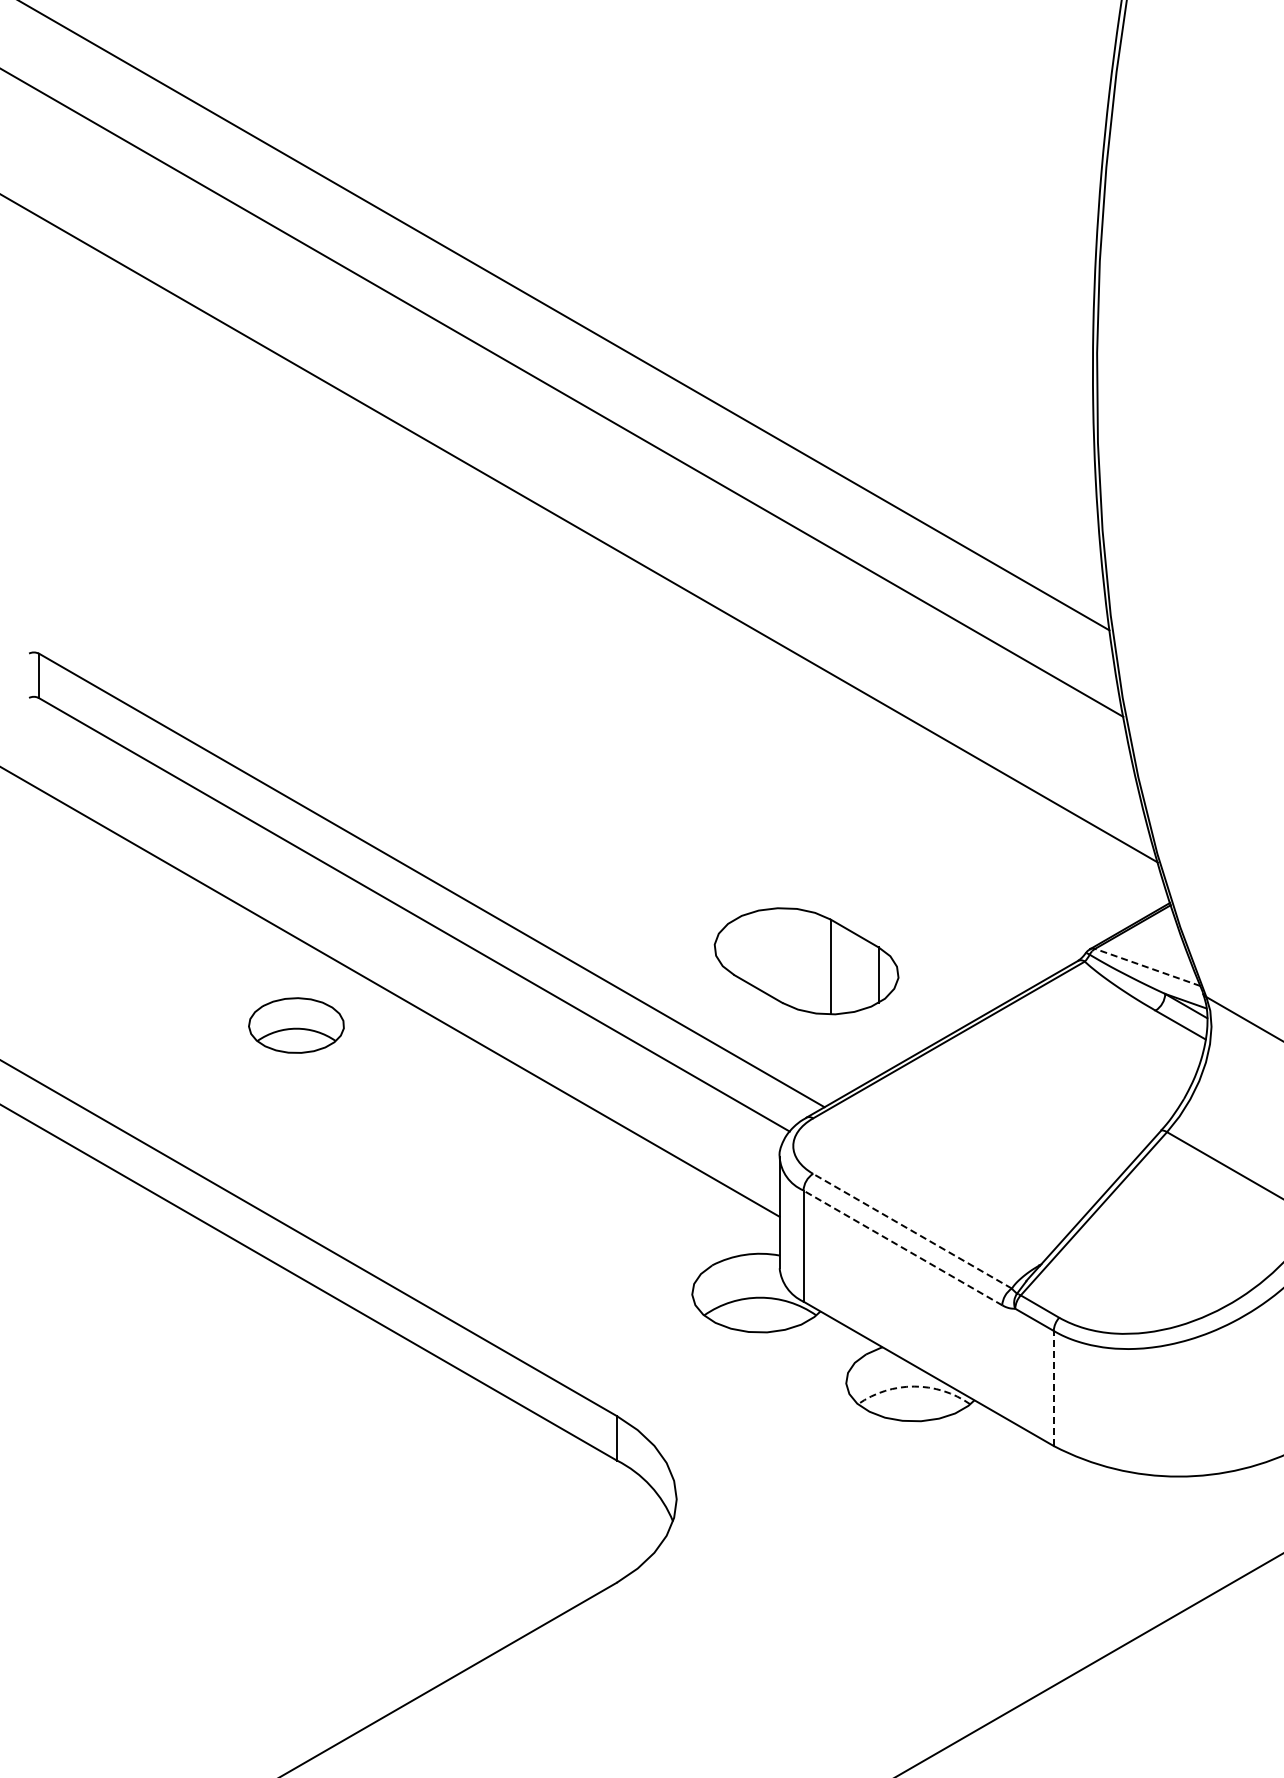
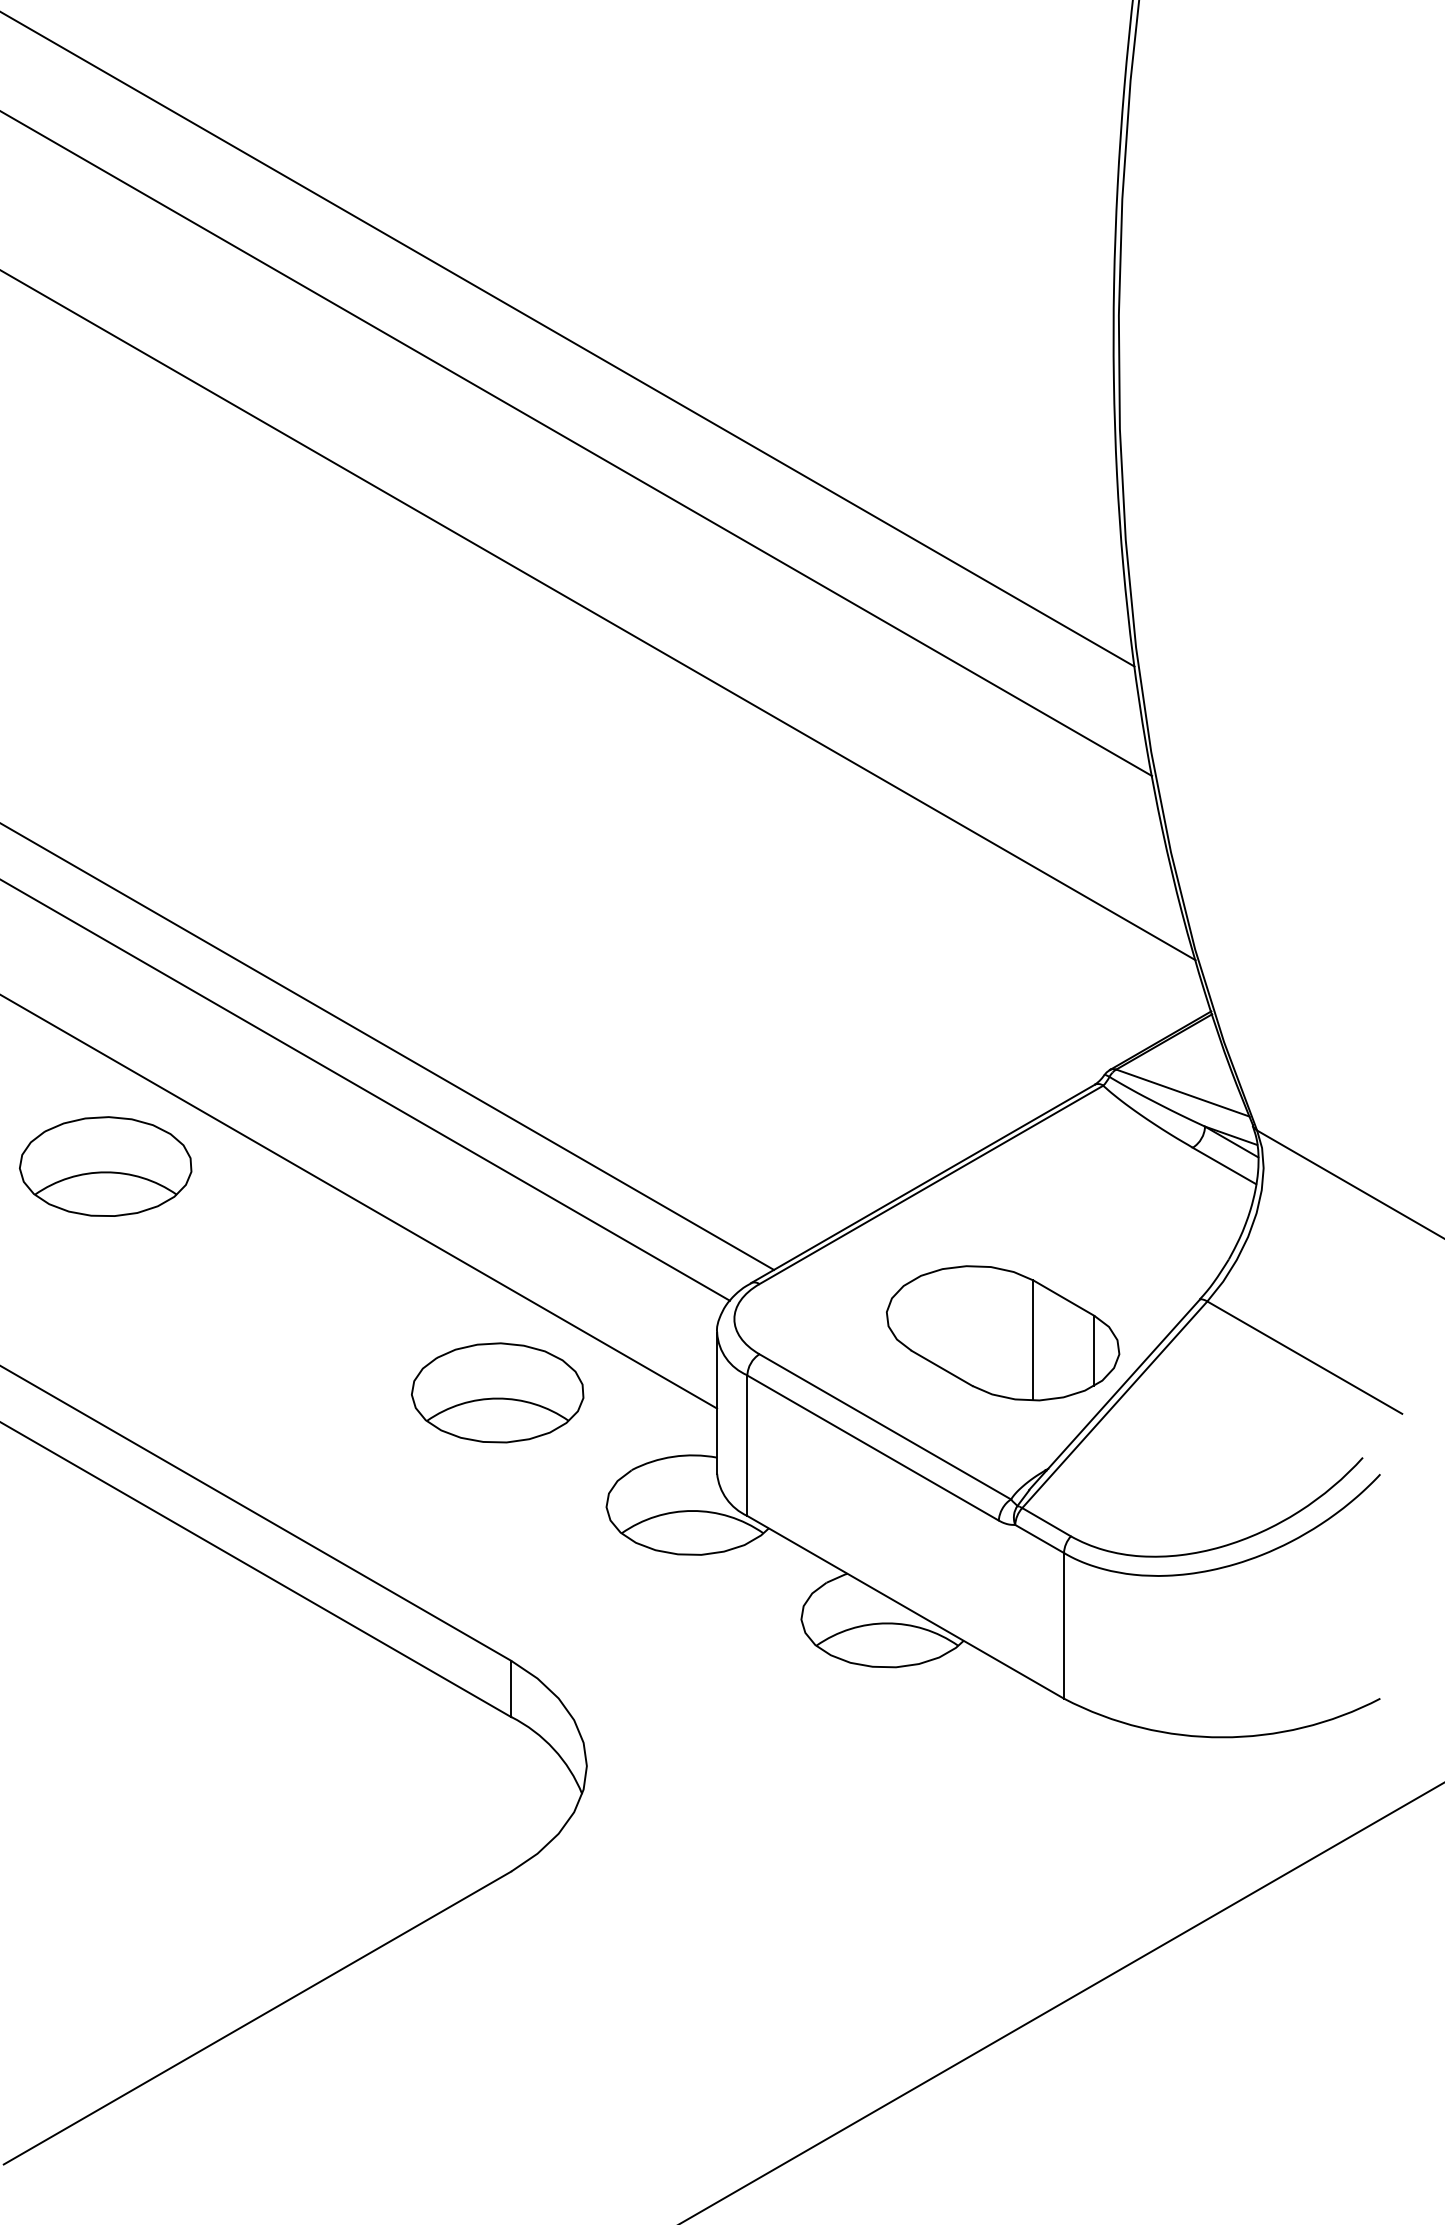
part: (806, 961) -> (1002, 1333), moved
line: (1147, 967) -> (1182, 1093), dashed -> solid
part: (296, 1025) -> (105, 1166), size x1.43
part: (605, 1204) -> (496, 1393), added
line: (912, 1231) -> (885, 1427), dashed -> solid
line: (902, 1247) -> (872, 1447), dashed -> solid
arc: (914, 1386) -> (887, 1623), dashed -> solid
line: (1053, 1388) -> (1063, 1625), dashed -> solid

